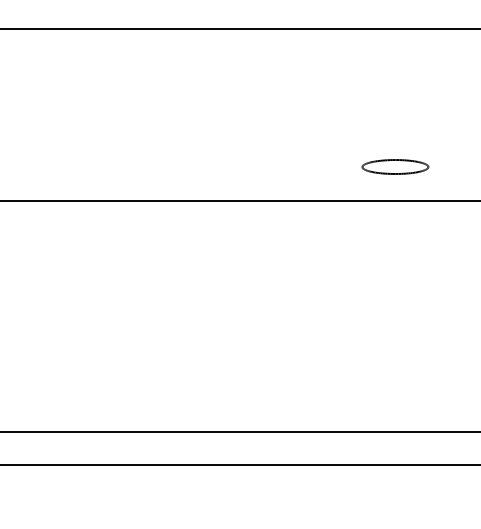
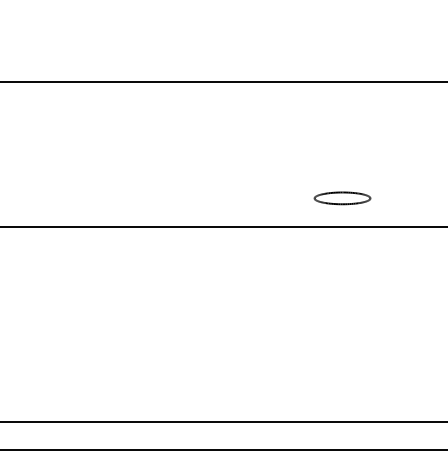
part: (395, 167) -> (342, 198), moved

